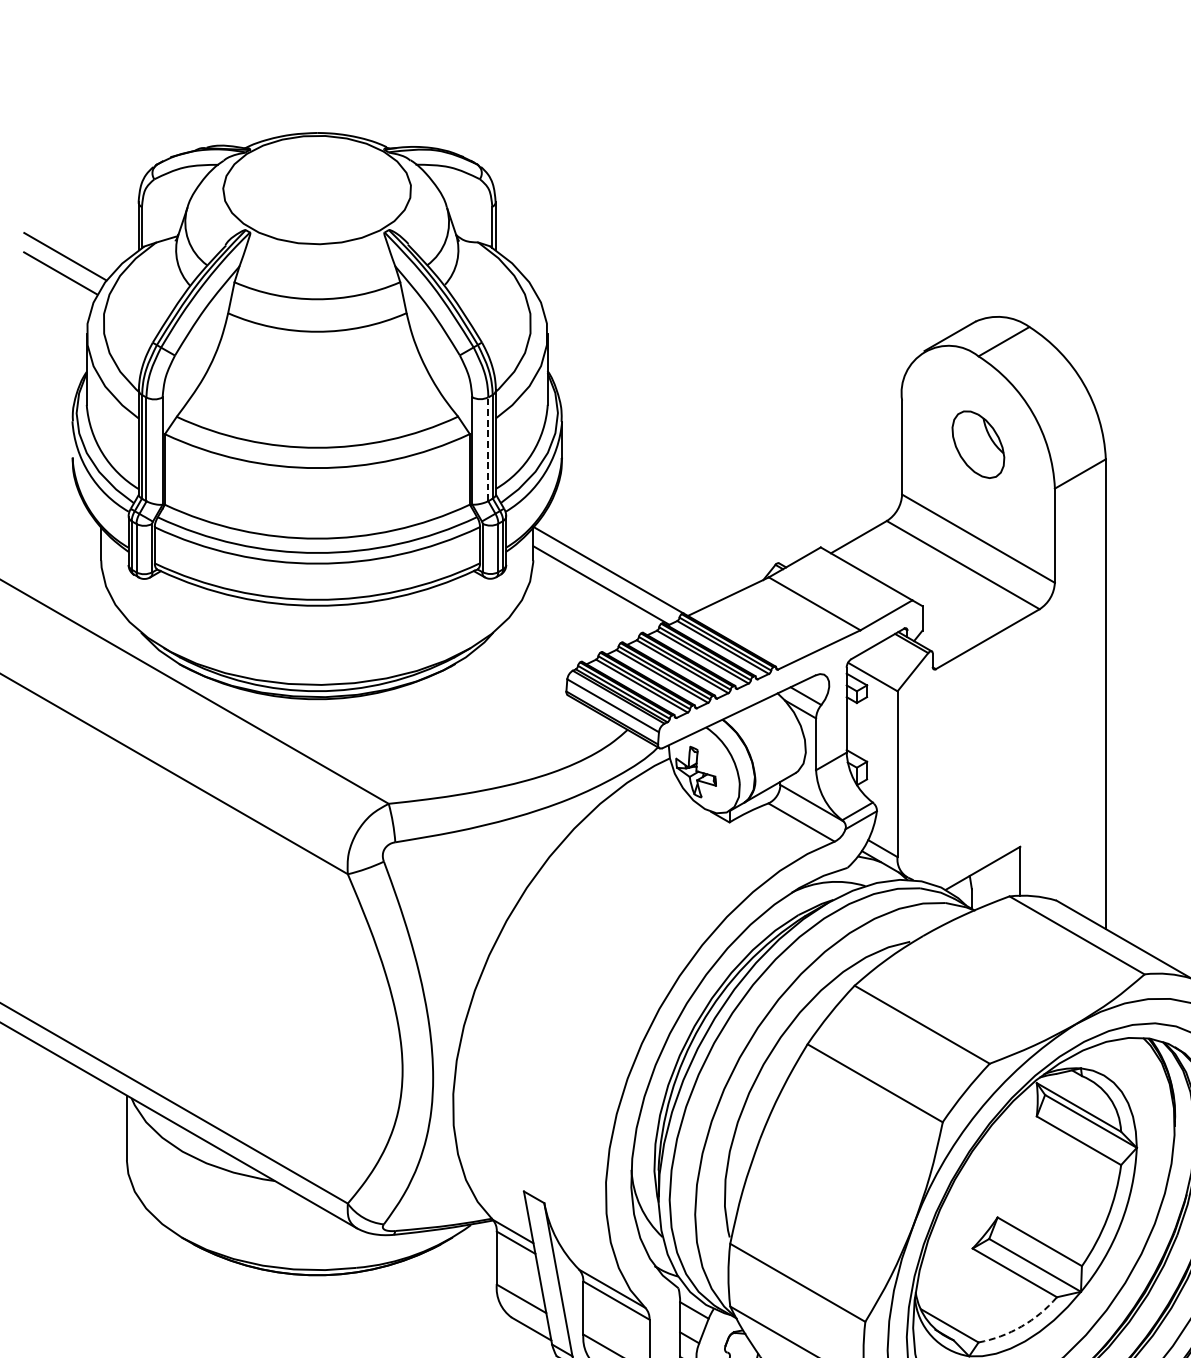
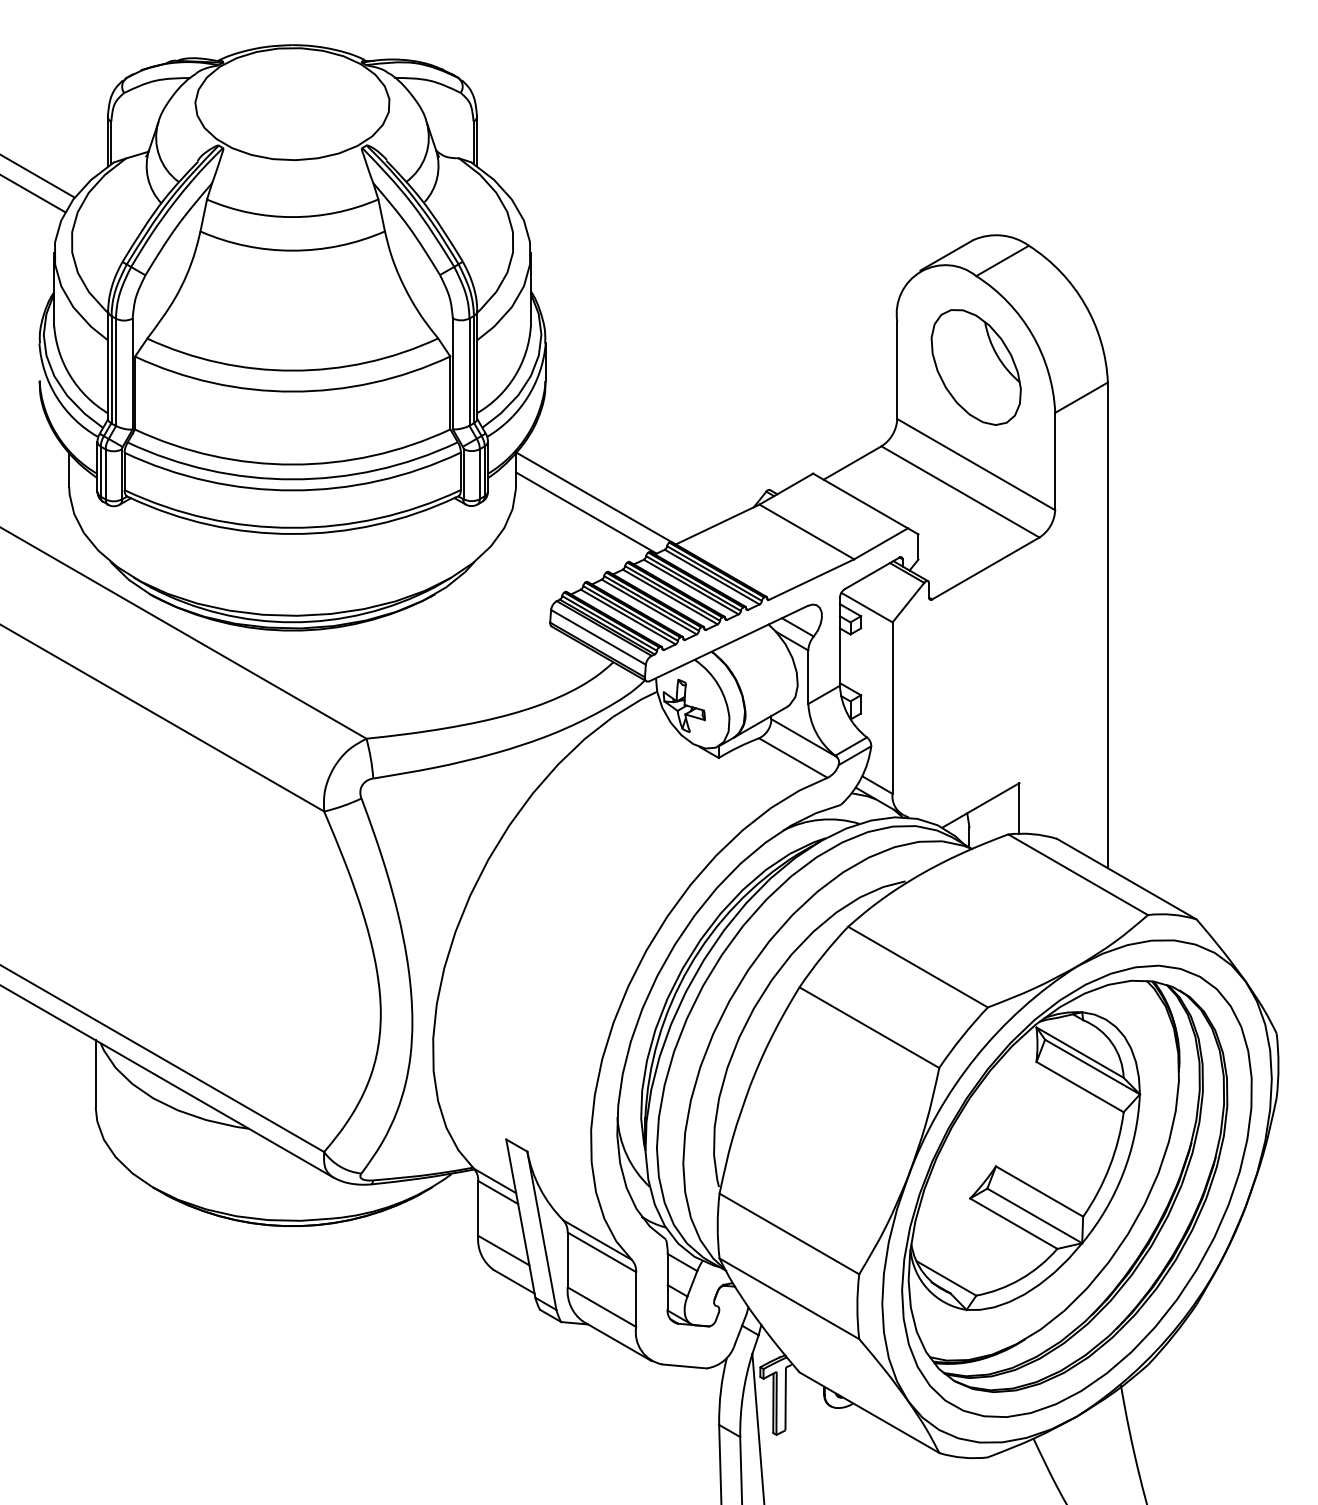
part: (977, 444) -> (975, 367), size x1.67
line: (488, 449) -> (469, 372), dashed -> solid
arc: (1021, 1326) -> (1020, 1279), dashed -> solid

